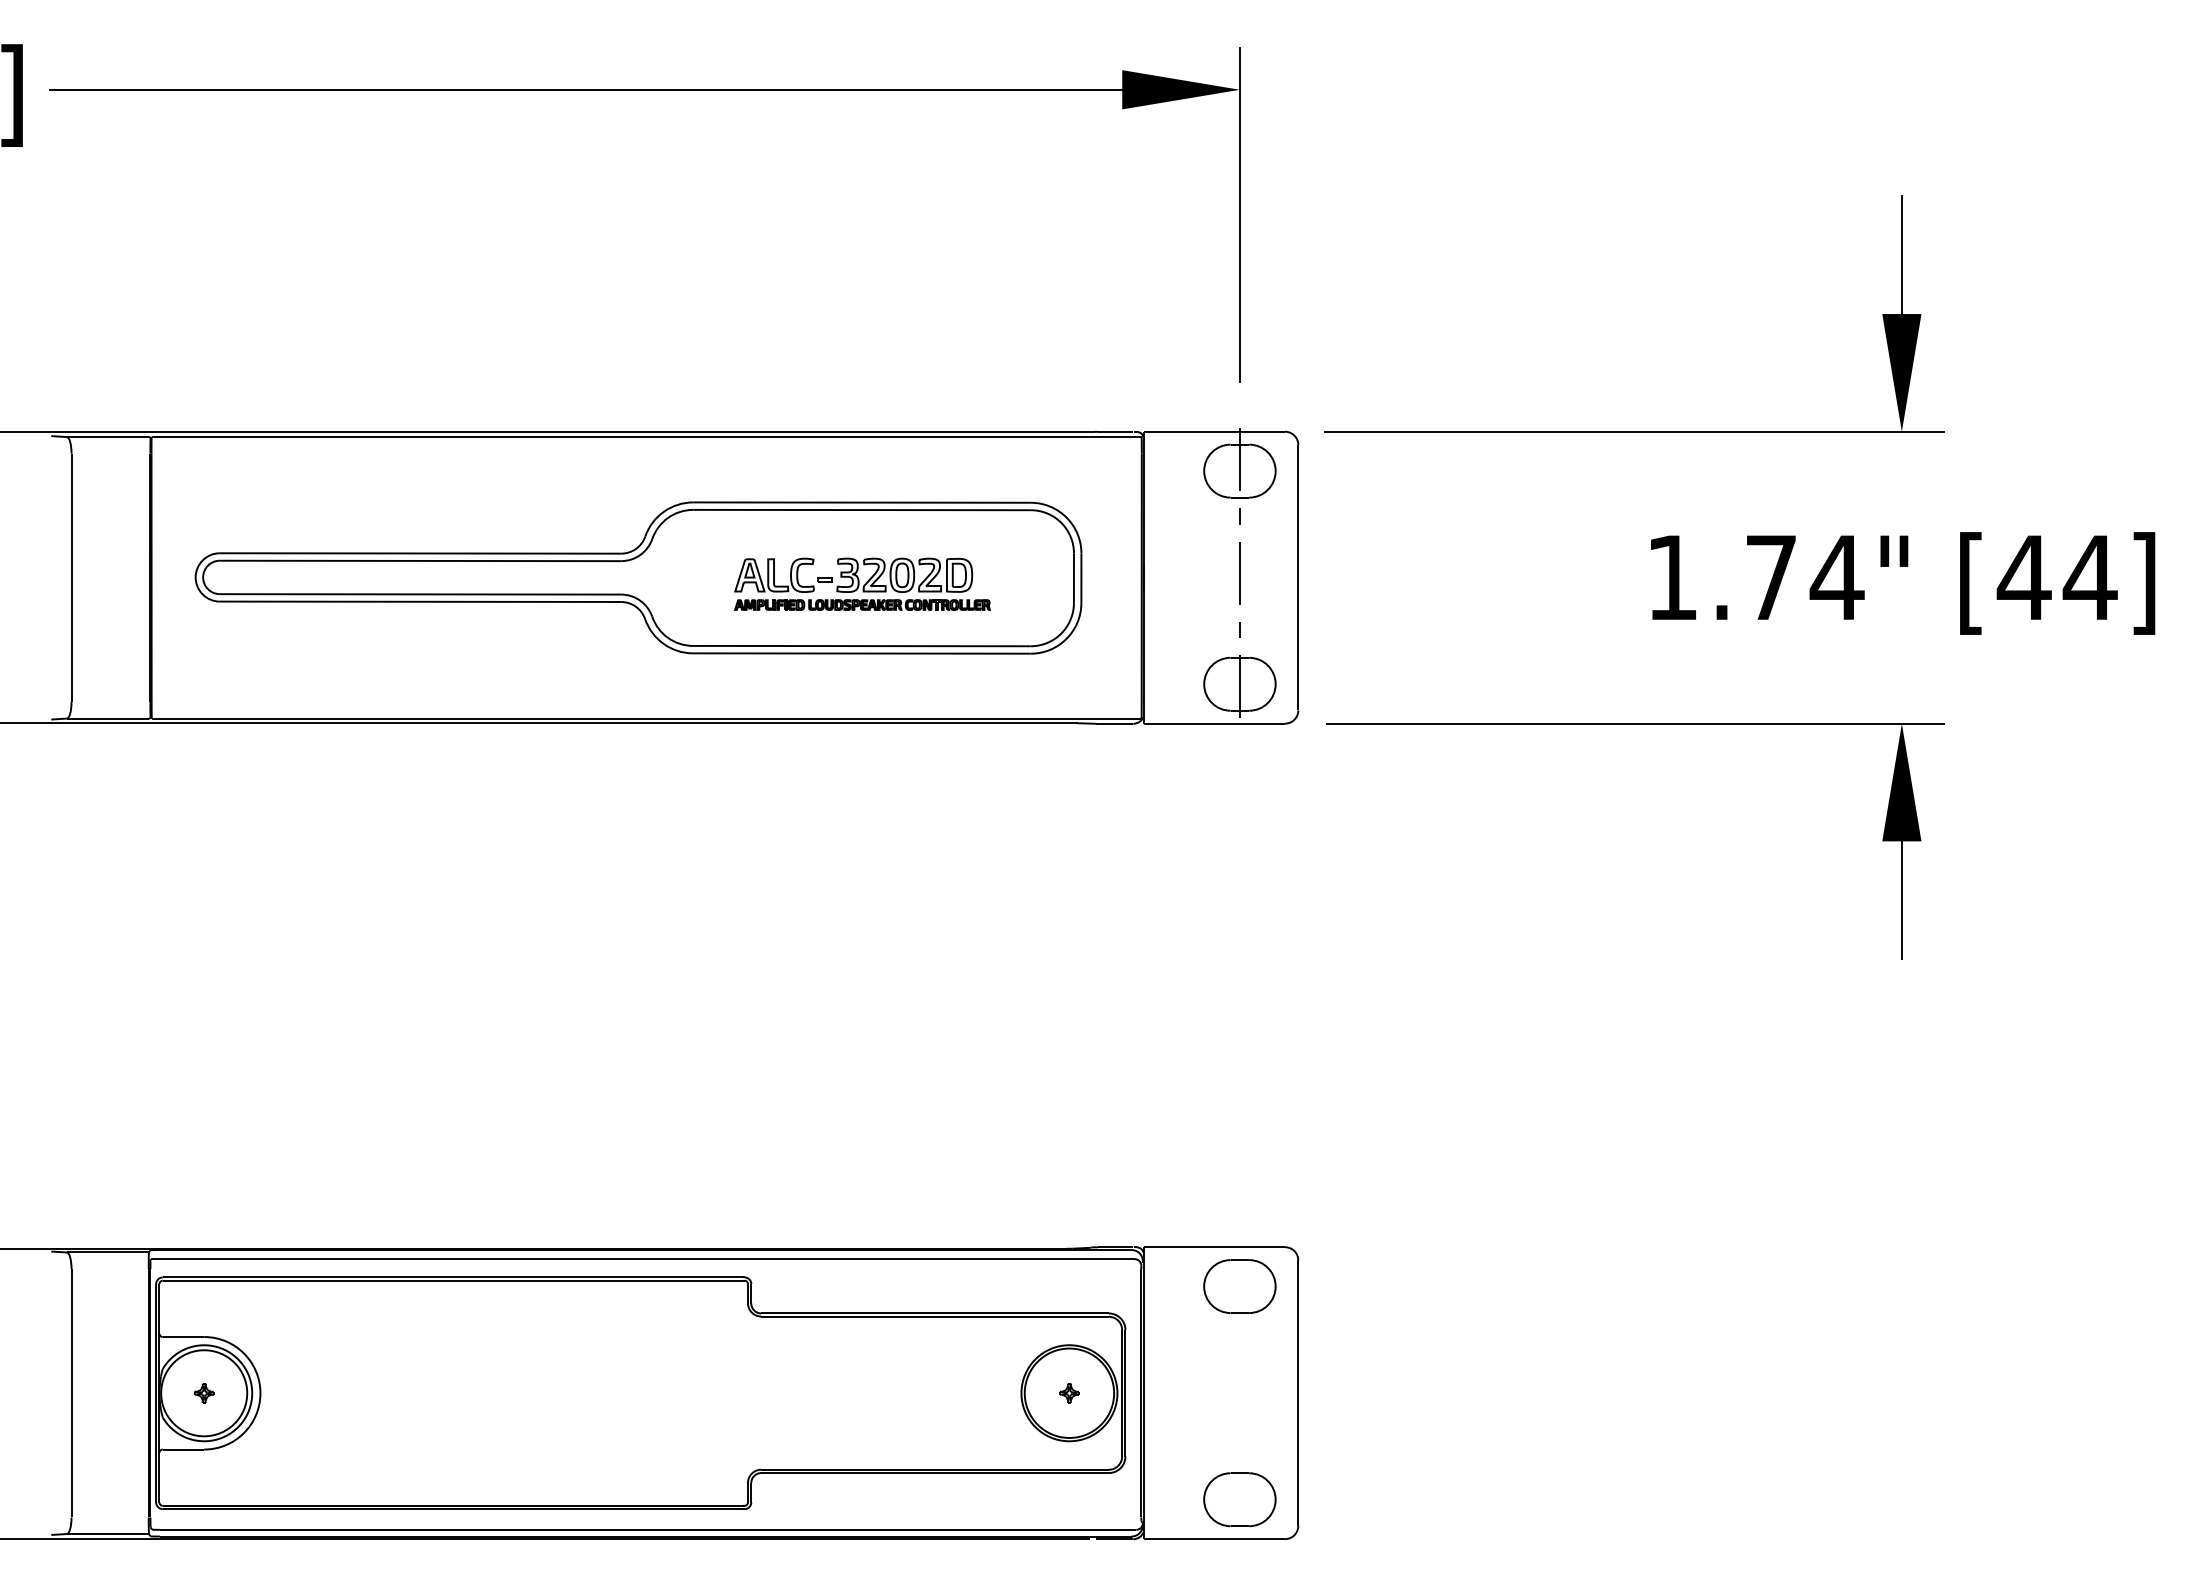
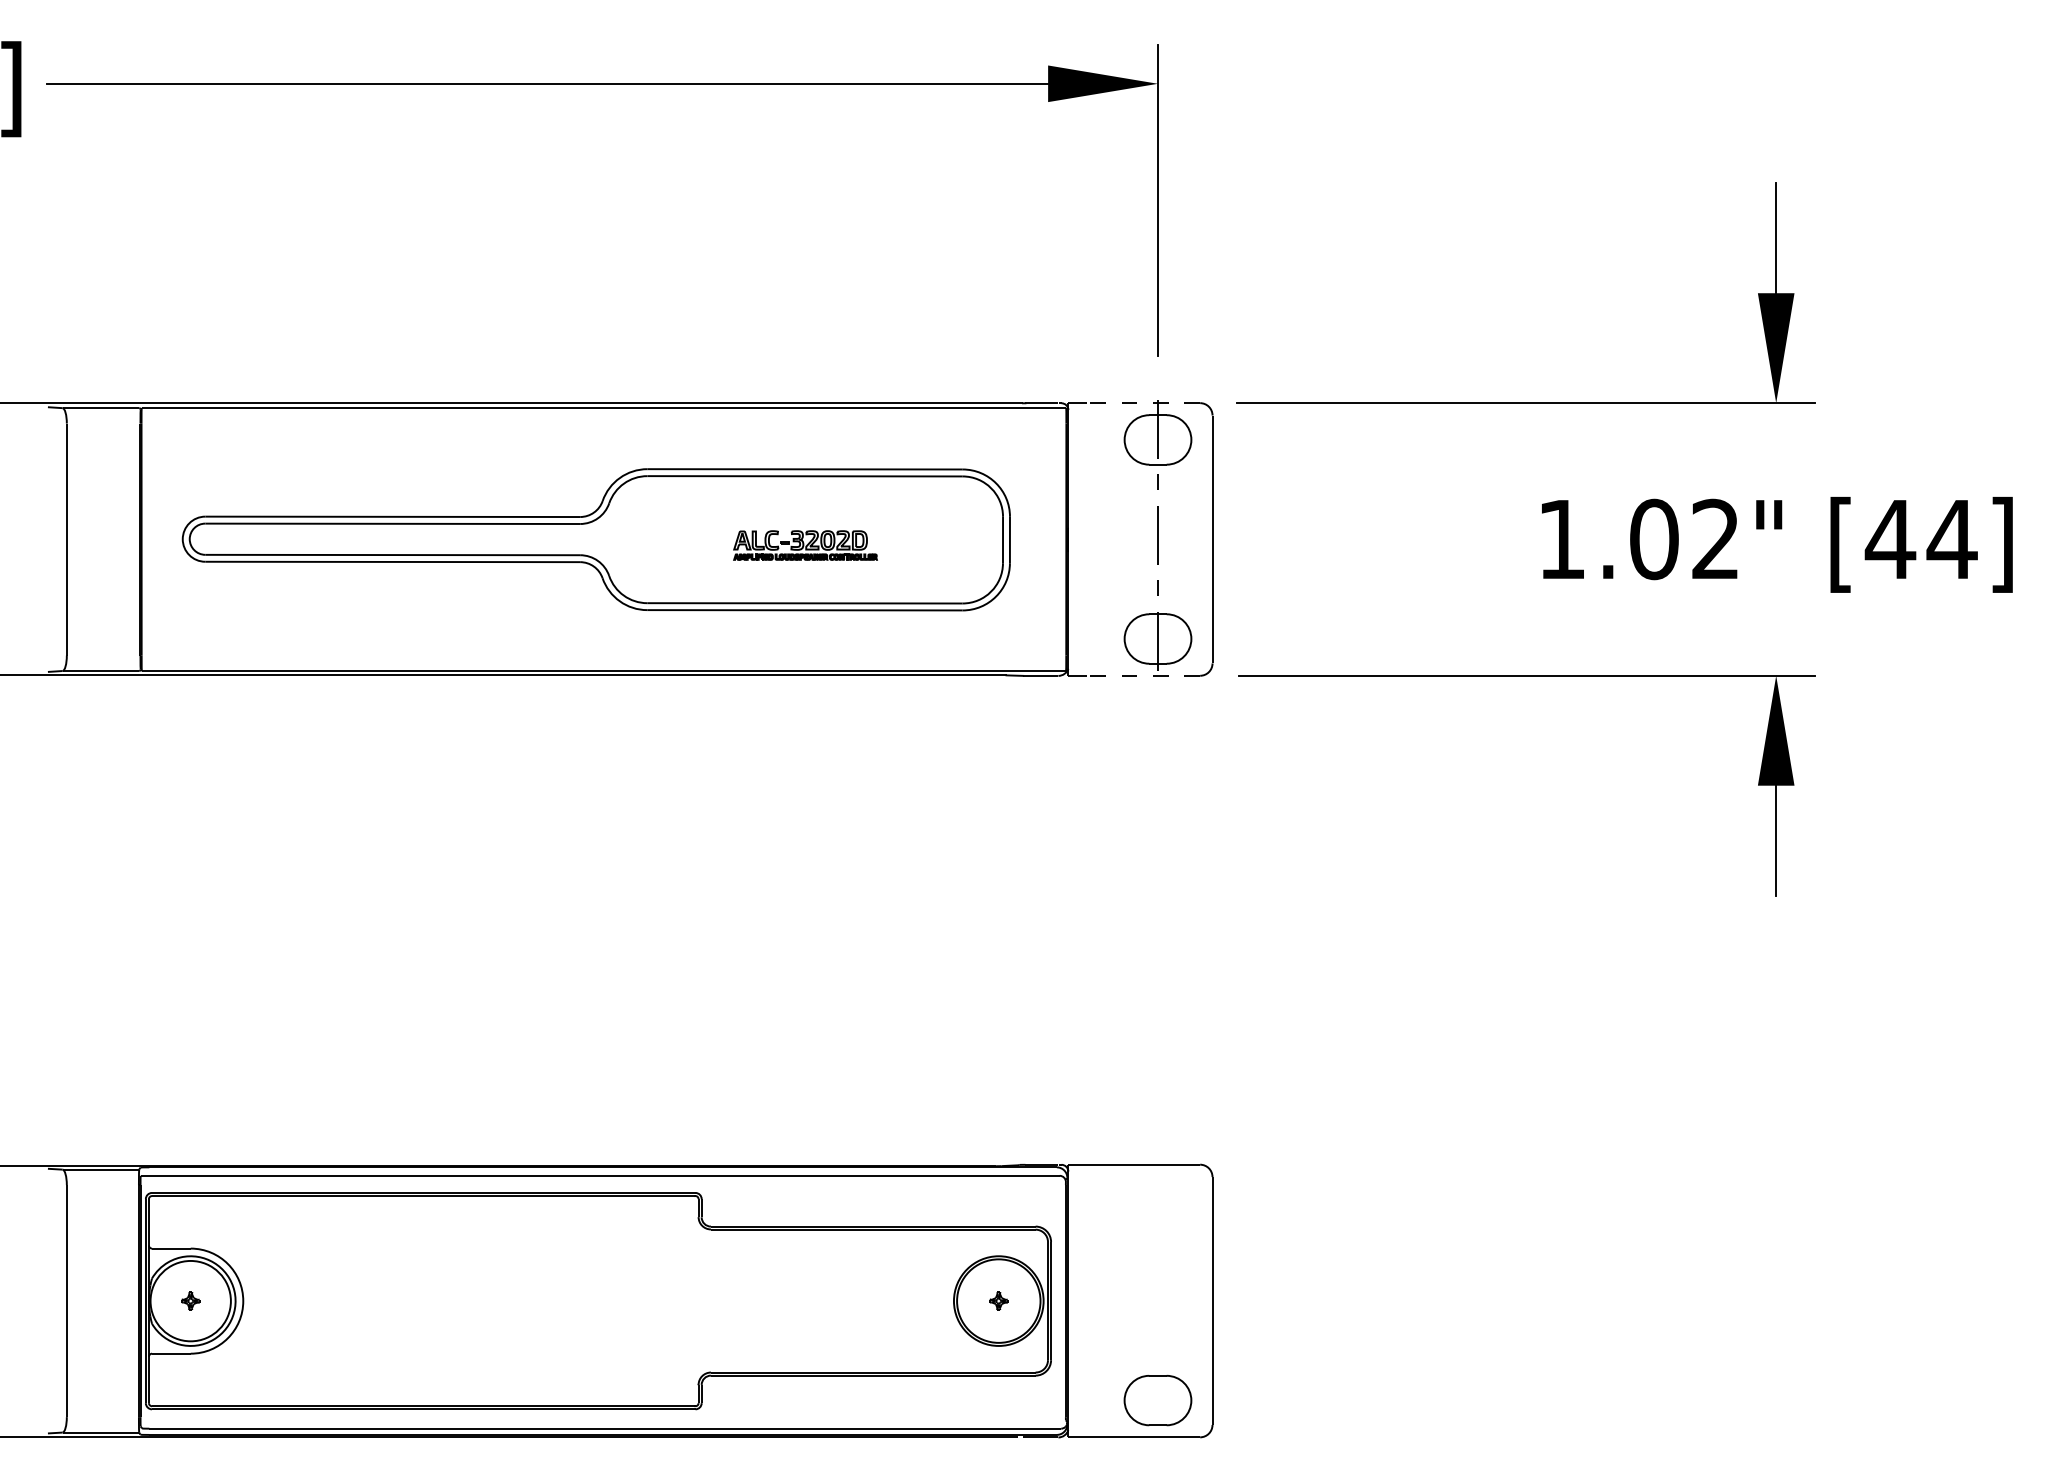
line: (1224, 431) -> (1143, 402), solid -> dashed
text: (1804, 577) -> (1685, 539), 1.74" -> 1.02"
part: (862, 583) -> (805, 544), size x0.6
line: (1224, 723) -> (1143, 675), solid -> dashed
part: (1239, 1286) -> (1157, 1201), removed

